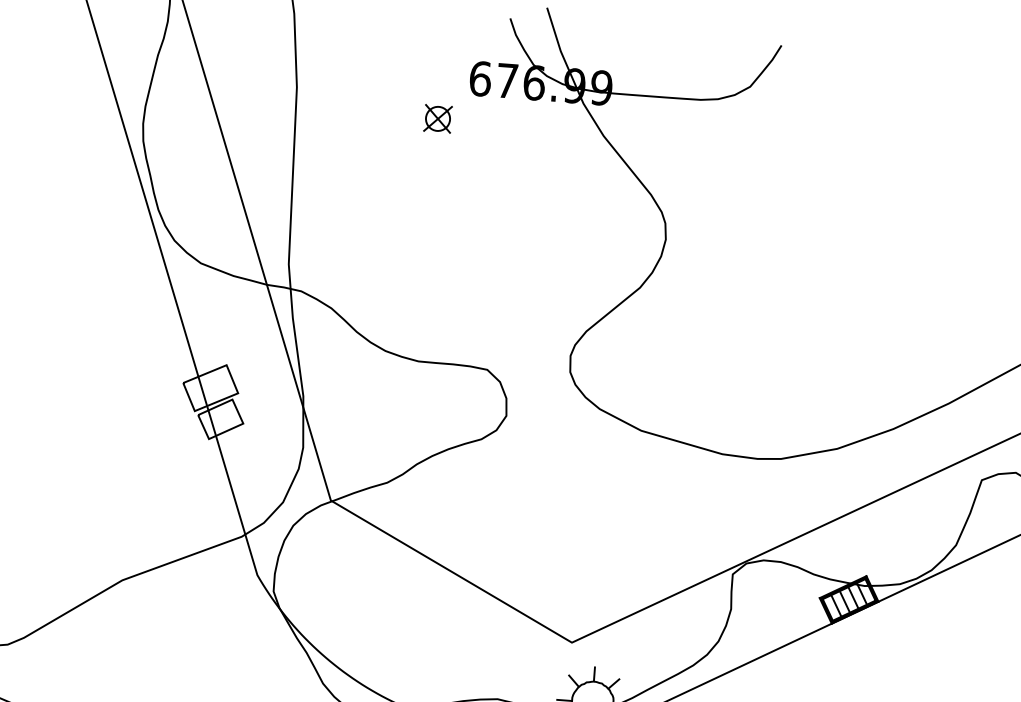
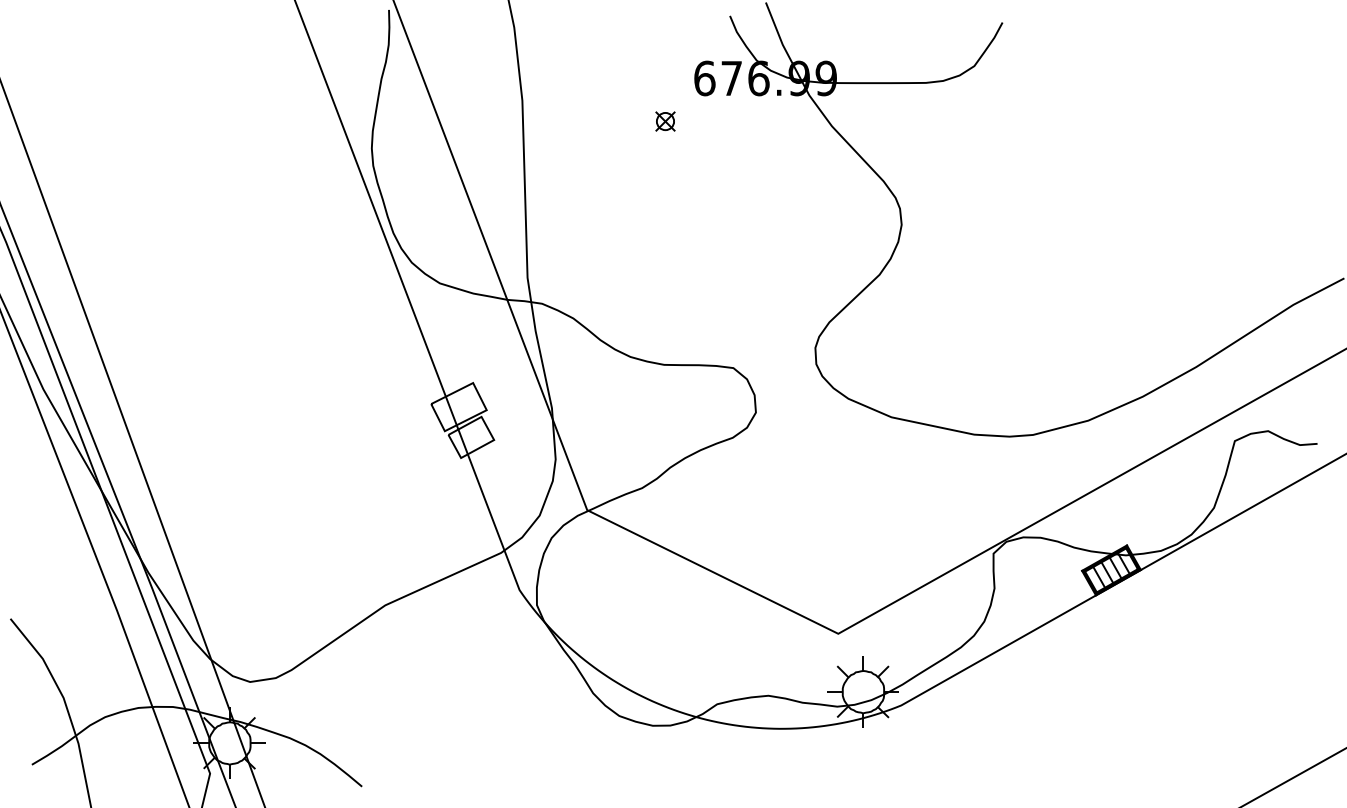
part: (438, 118) -> (665, 121), size x0.71

